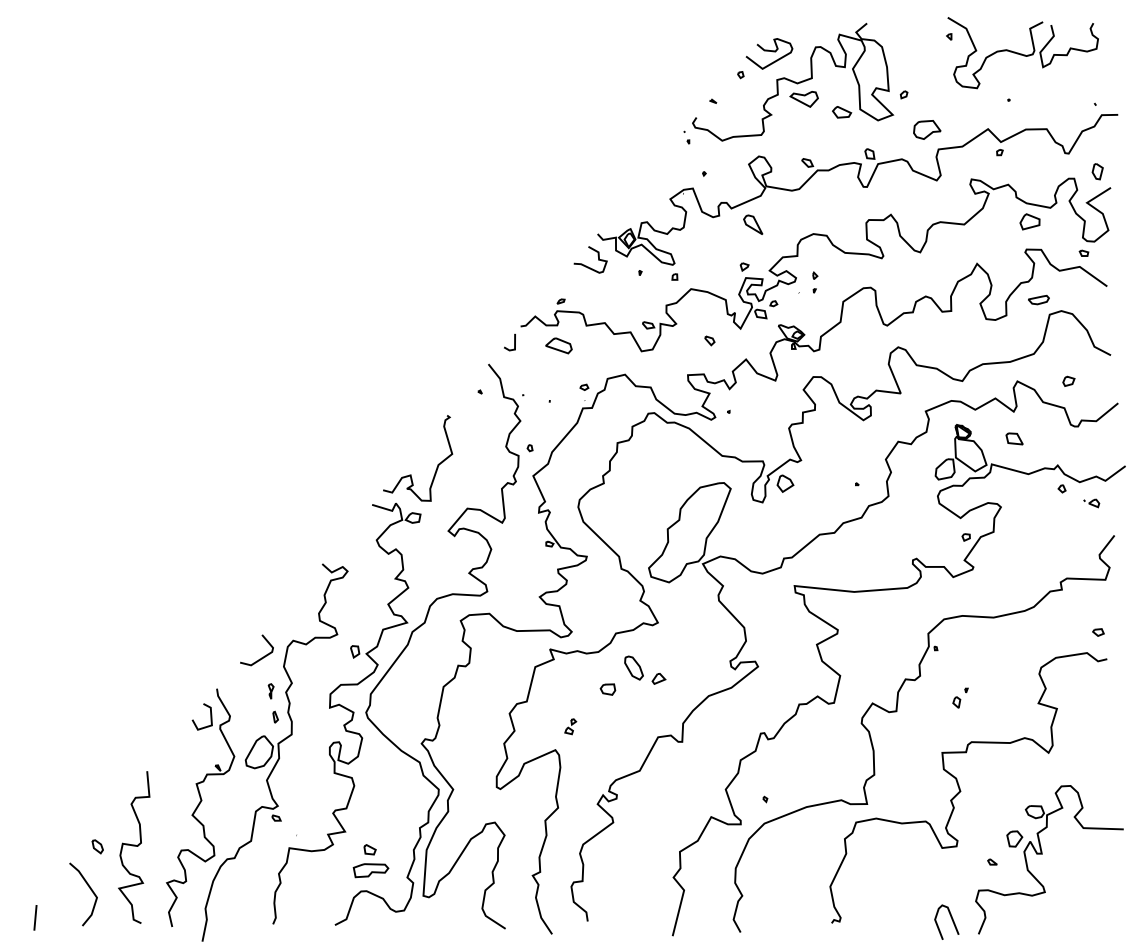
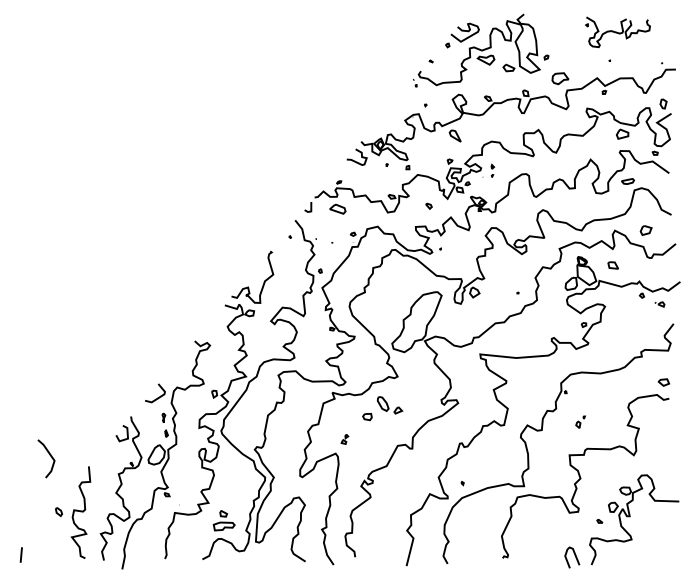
part: (1021, 53) -> (617, 32), size x0.7
part: (1067, 381) -> (645, 230), size x1.6
part: (1097, 632) -> (663, 382), size x1.6
line: (88, 888) -> (49, 455), moved

